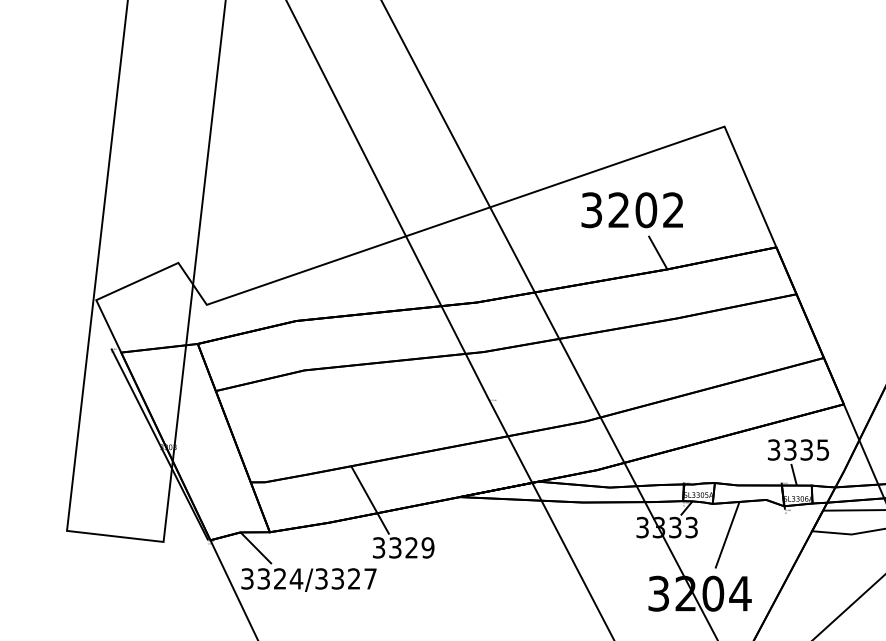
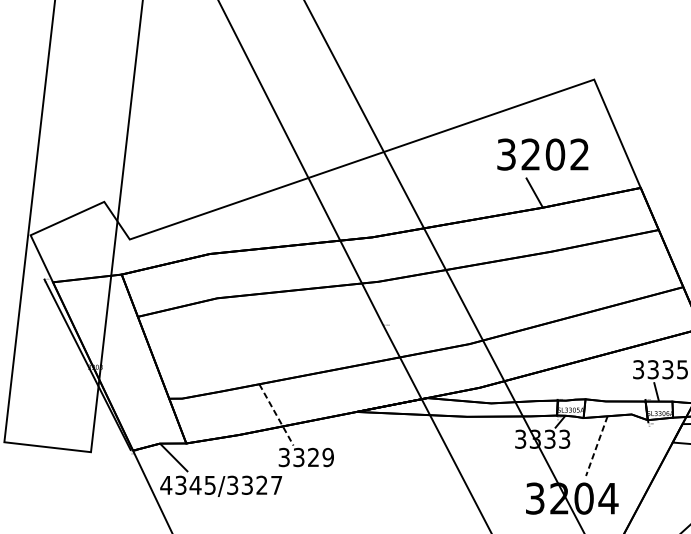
text: (631, 210) -> (542, 154), moved
line: (370, 500) -> (276, 414), solid -> dashed
line: (727, 535) -> (596, 446), solid -> dashed
text: (271, 578) -> (187, 484), 3324/3327 -> 4345/3327

